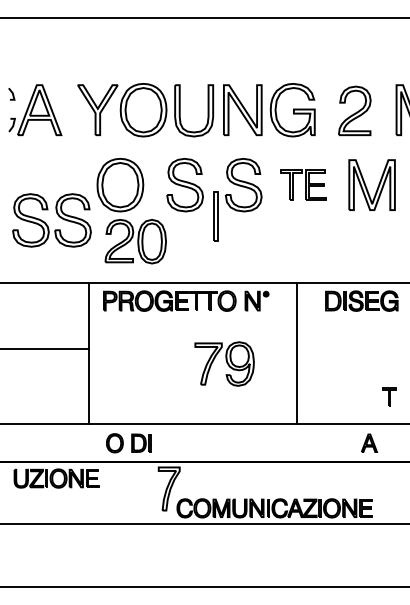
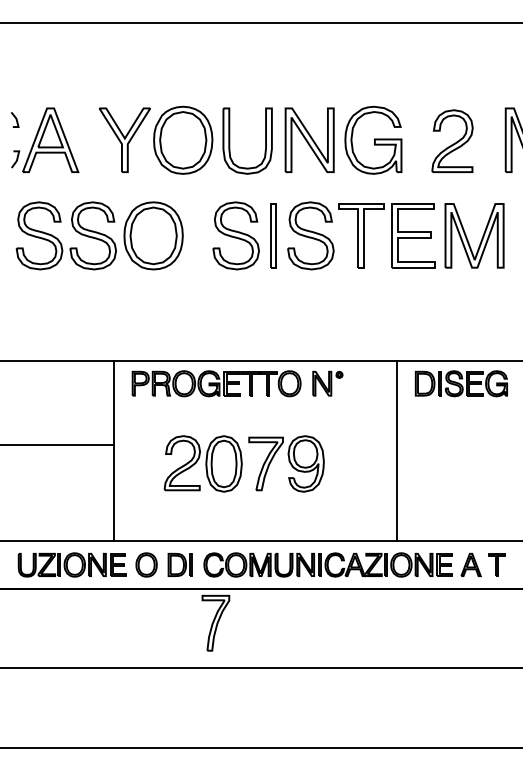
part: (303, 184) -> (386, 235), size x1.67
part: (215, 216) -> (273, 235), moved
part: (45, 222) -> (58, 238), moved
part: (135, 241) -> (202, 463), moved
line: (296, 353) -> (397, 450), moved
part: (389, 396) -> (496, 564), moved
part: (55, 478) -> (71, 564), moved
part: (274, 507) -> (327, 564), moved

